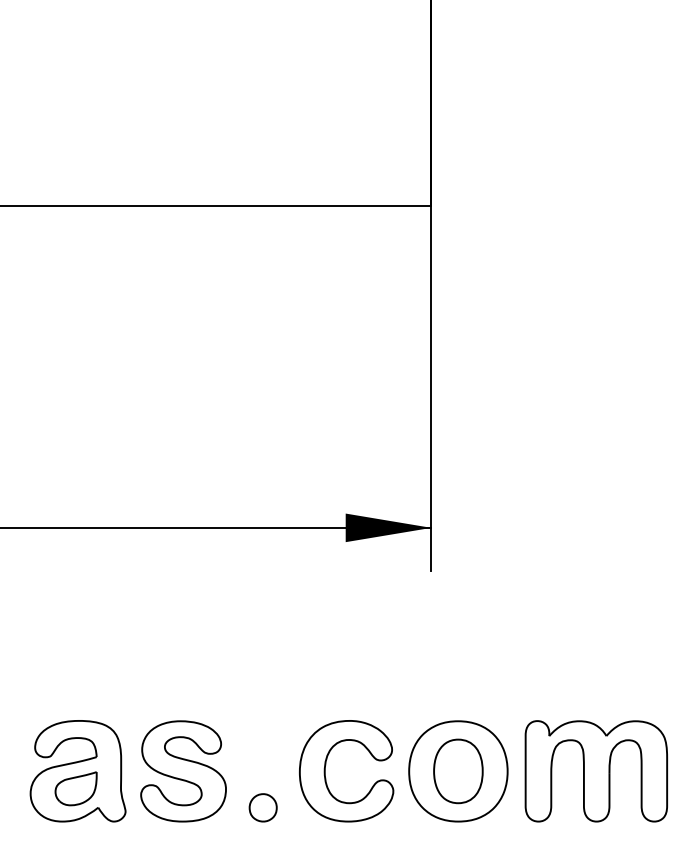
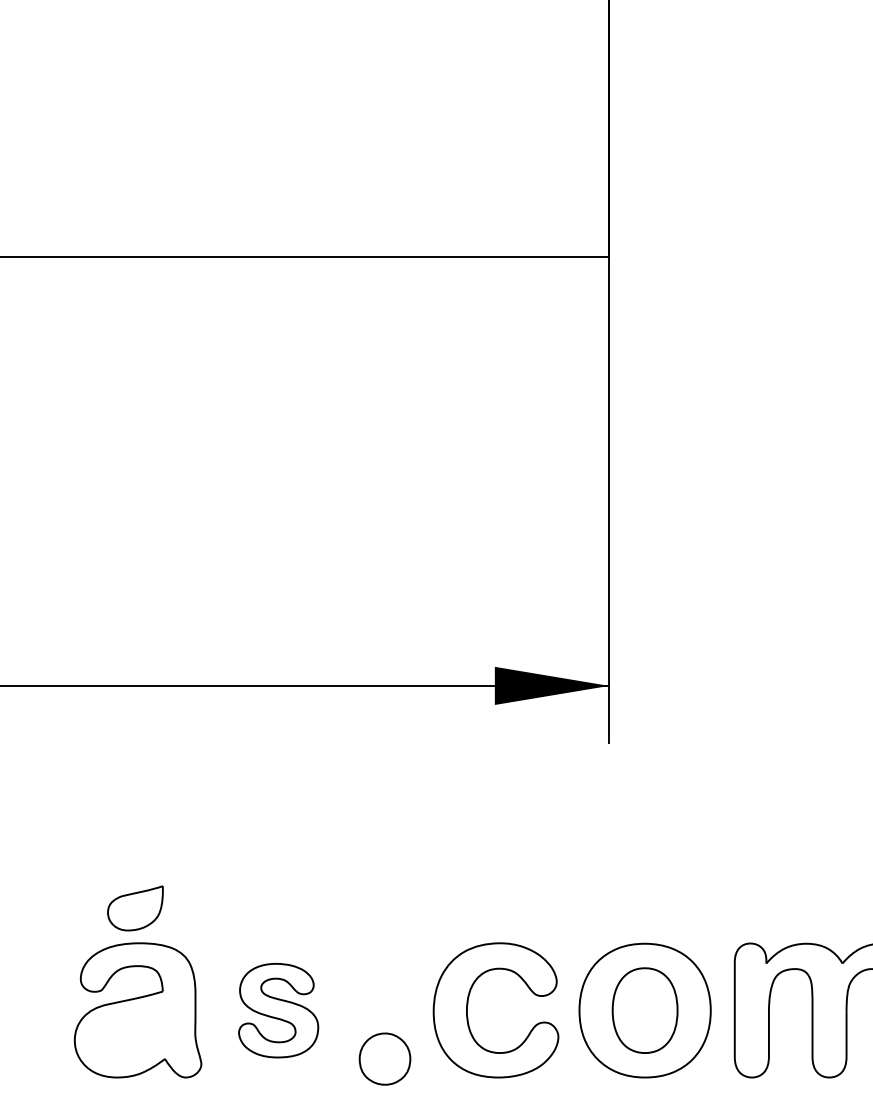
part: (183, 771) -> (278, 1010), size x0.7
part: (75, 788) -> (134, 908), moved
part: (262, 807) -> (383, 1058), size x1.4

